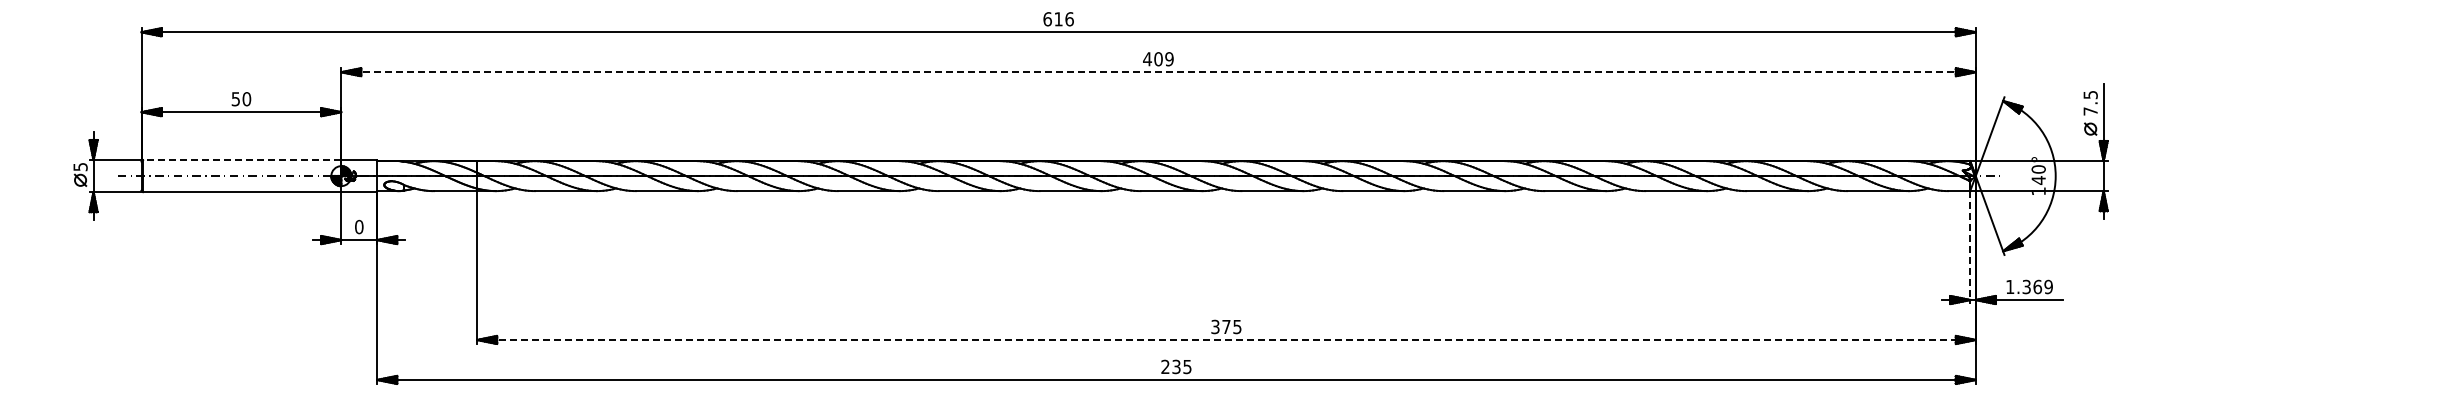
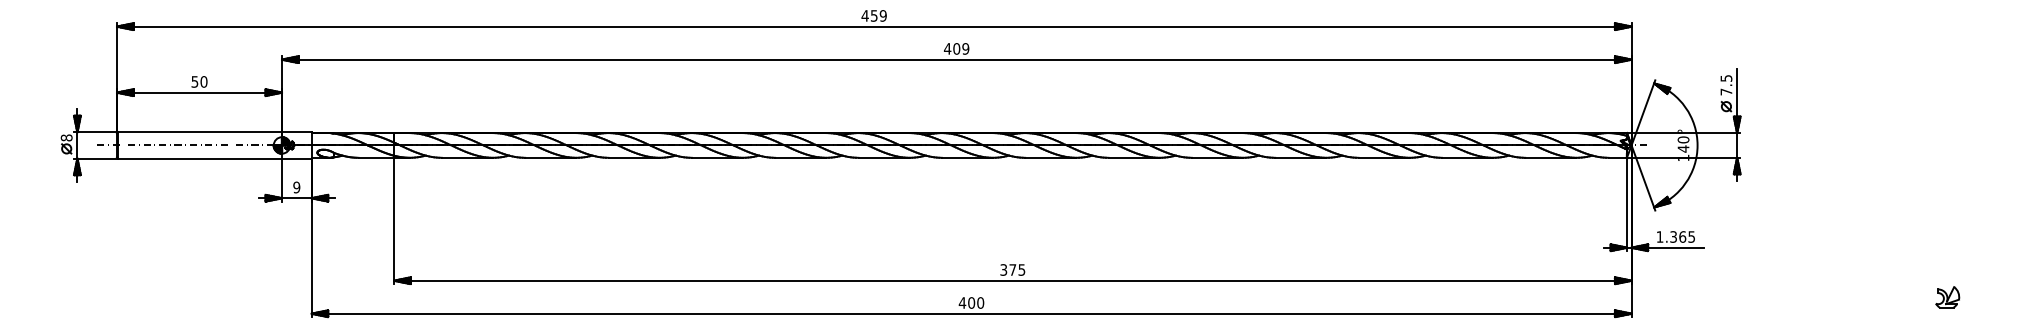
text: (1058, 19) -> (874, 16), 616 -> 459
line: (1159, 72) -> (957, 59), dashed -> solid
line: (241, 160) -> (199, 132), dashed -> solid
text: (80, 166) -> (66, 137), 5 -> 8
text: (359, 227) -> (297, 187), 0 -> 9
line: (1970, 248) -> (1627, 205), dashed -> solid
text: (2048, 286) -> (1691, 236), 1.369 -> 1.365
line: (1227, 339) -> (1013, 280), dashed -> solid
part: (2358, 359) -> (1947, 296), added
text: (1176, 366) -> (971, 302), 235 -> 400

